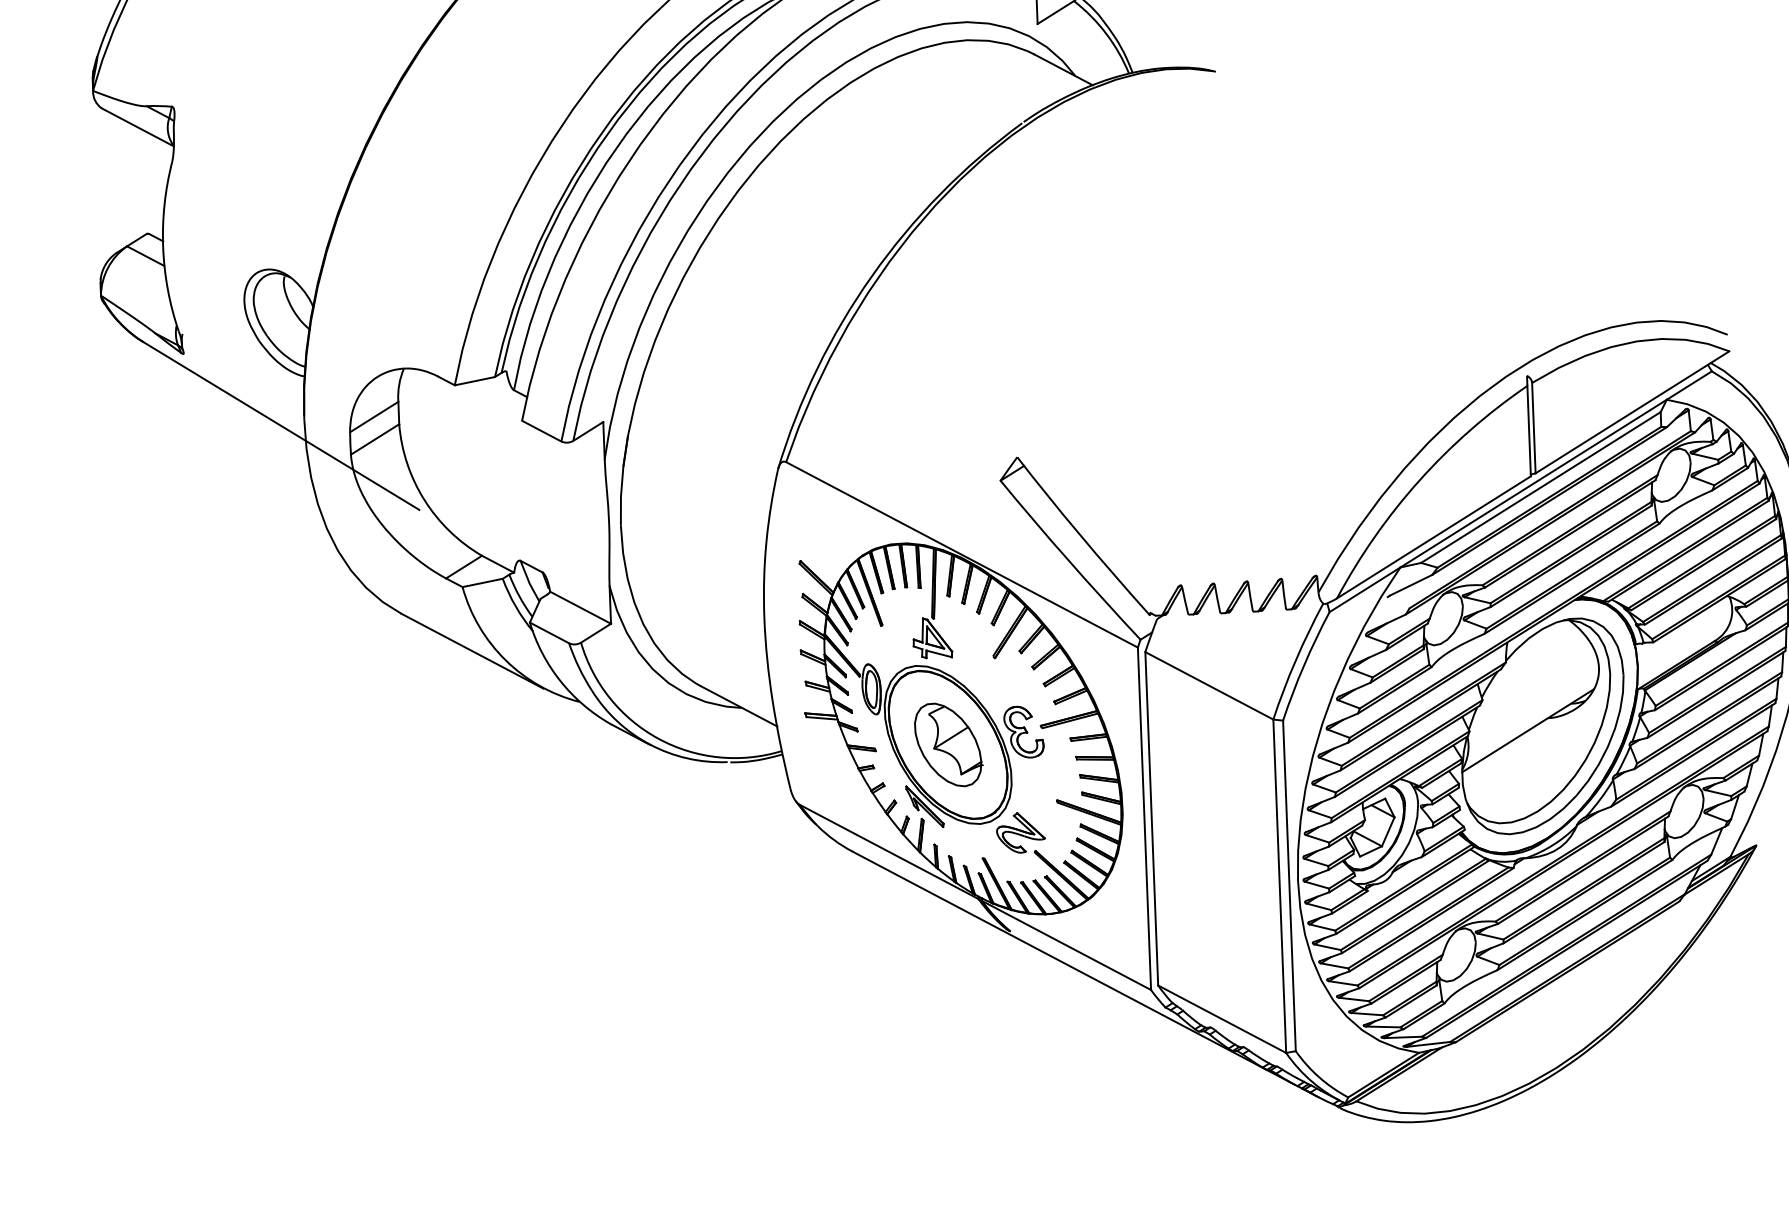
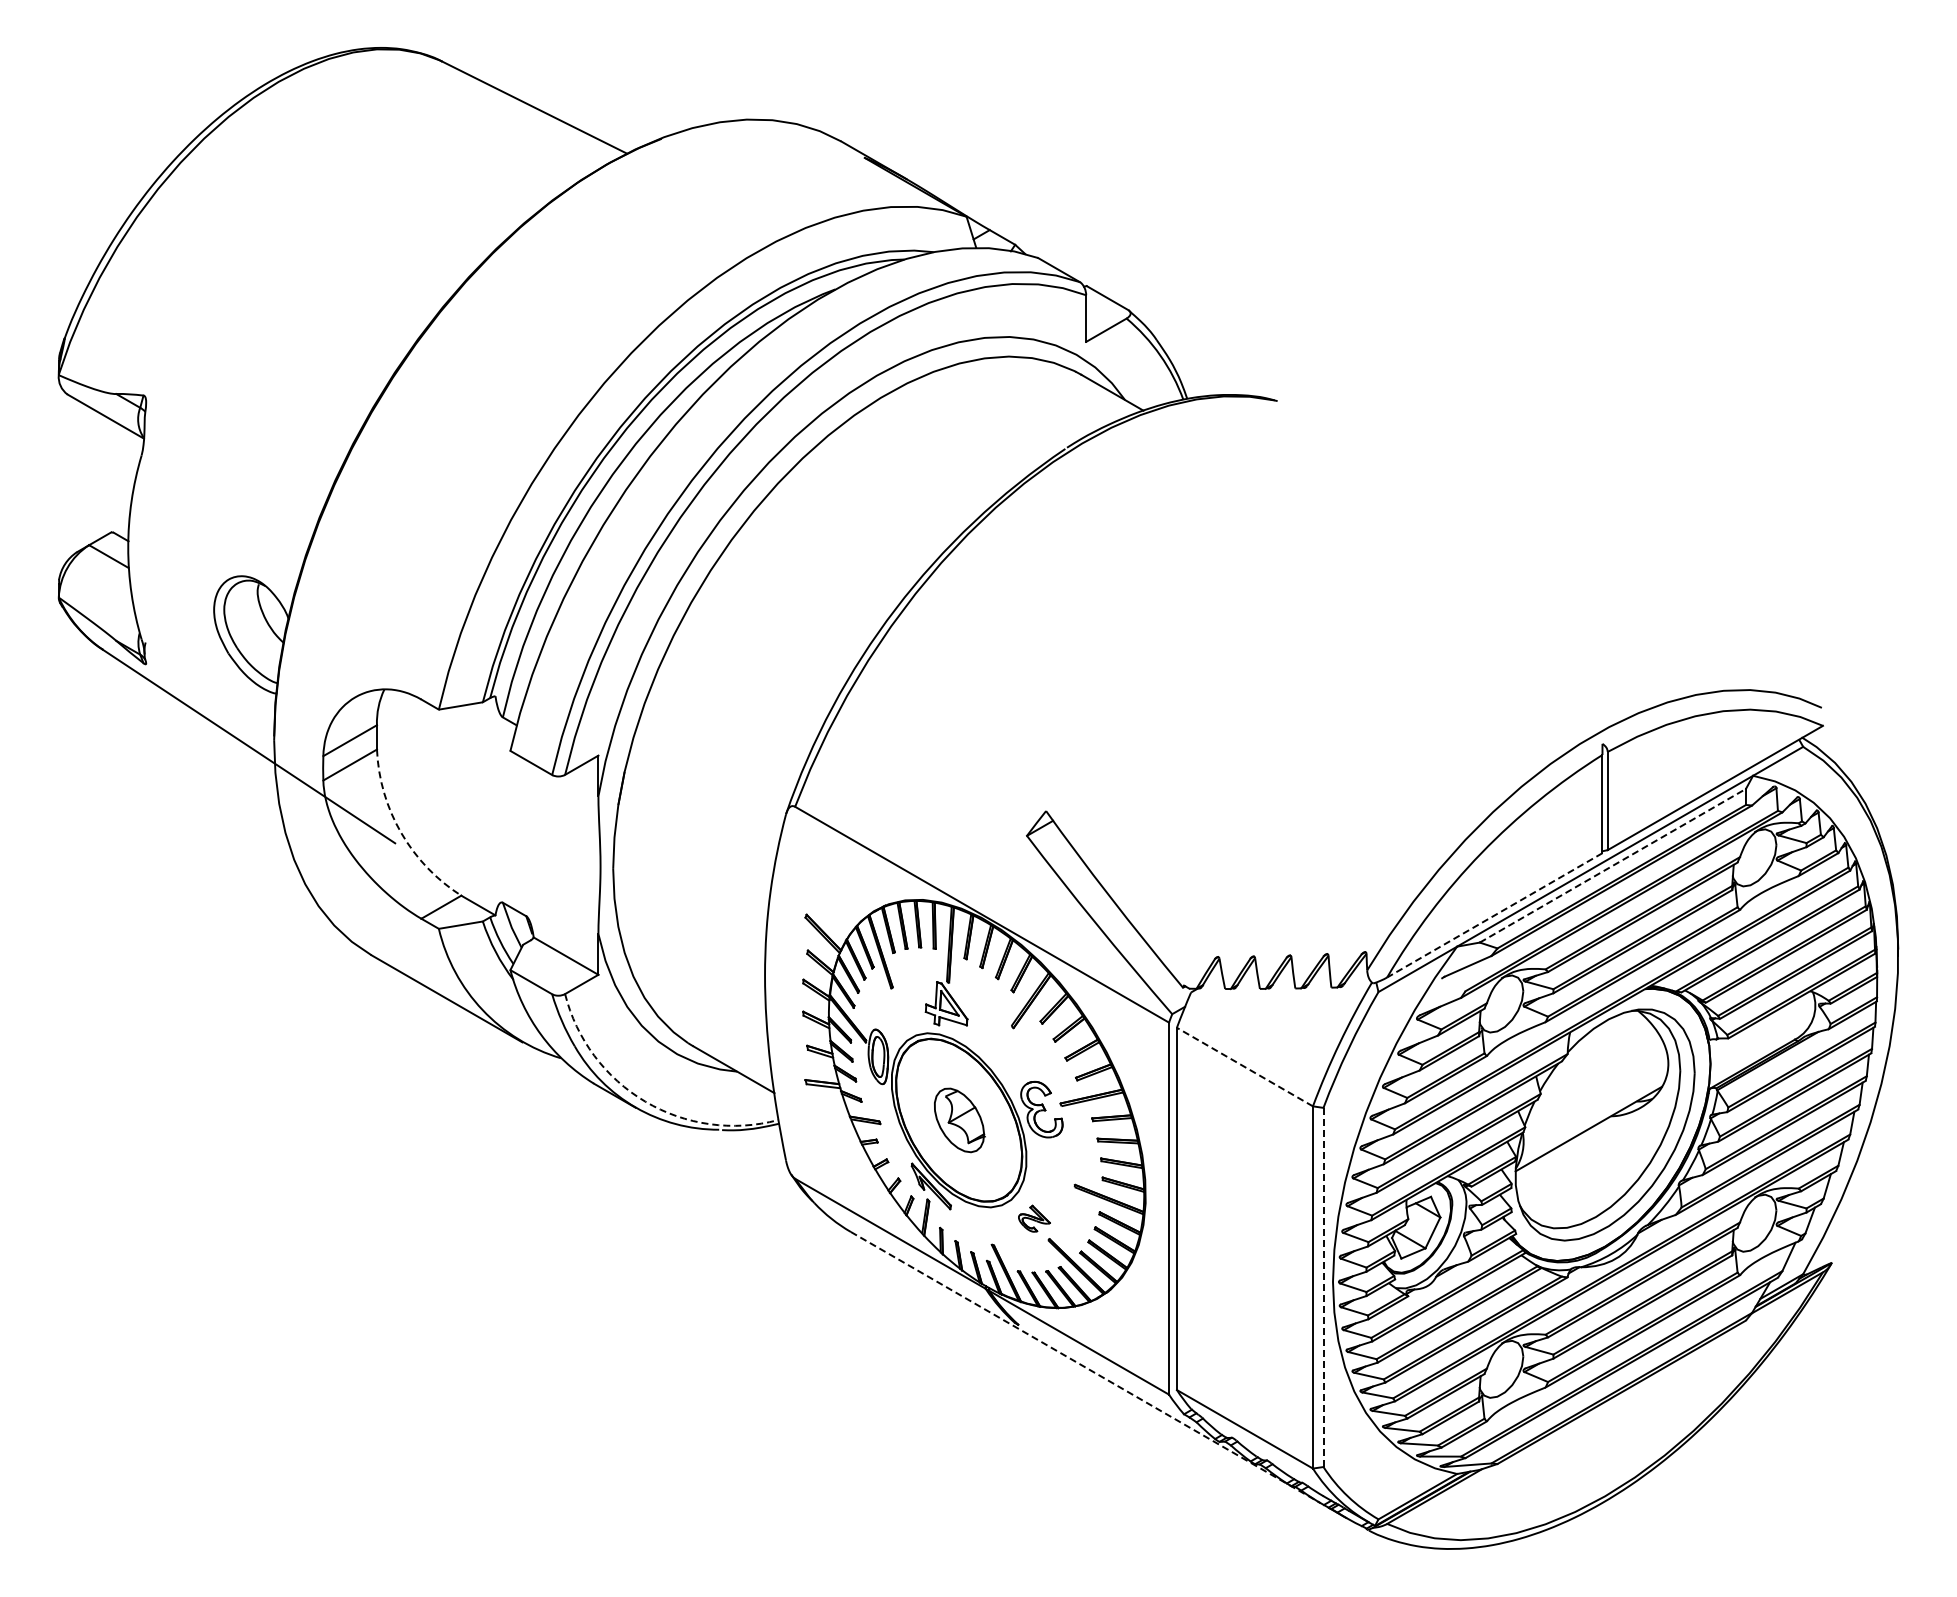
line: (1540, 487) -> (1612, 865), solid -> dashed
arc: (424, 499) -> (401, 832), solid -> dashed
line: (1433, 537) -> (1494, 915), solid -> dashed
line: (1208, 686) -> (1244, 1067), solid -> dashed
arc: (658, 738) -> (645, 1101), solid -> dashed
part: (948, 745) -> (959, 1120), size x0.7
part: (1021, 832) -> (1034, 1218), size x0.6
line: (1289, 885) -> (1323, 1287), solid -> dashed
line: (1074, 967) -> (1086, 1367), solid -> dashed

